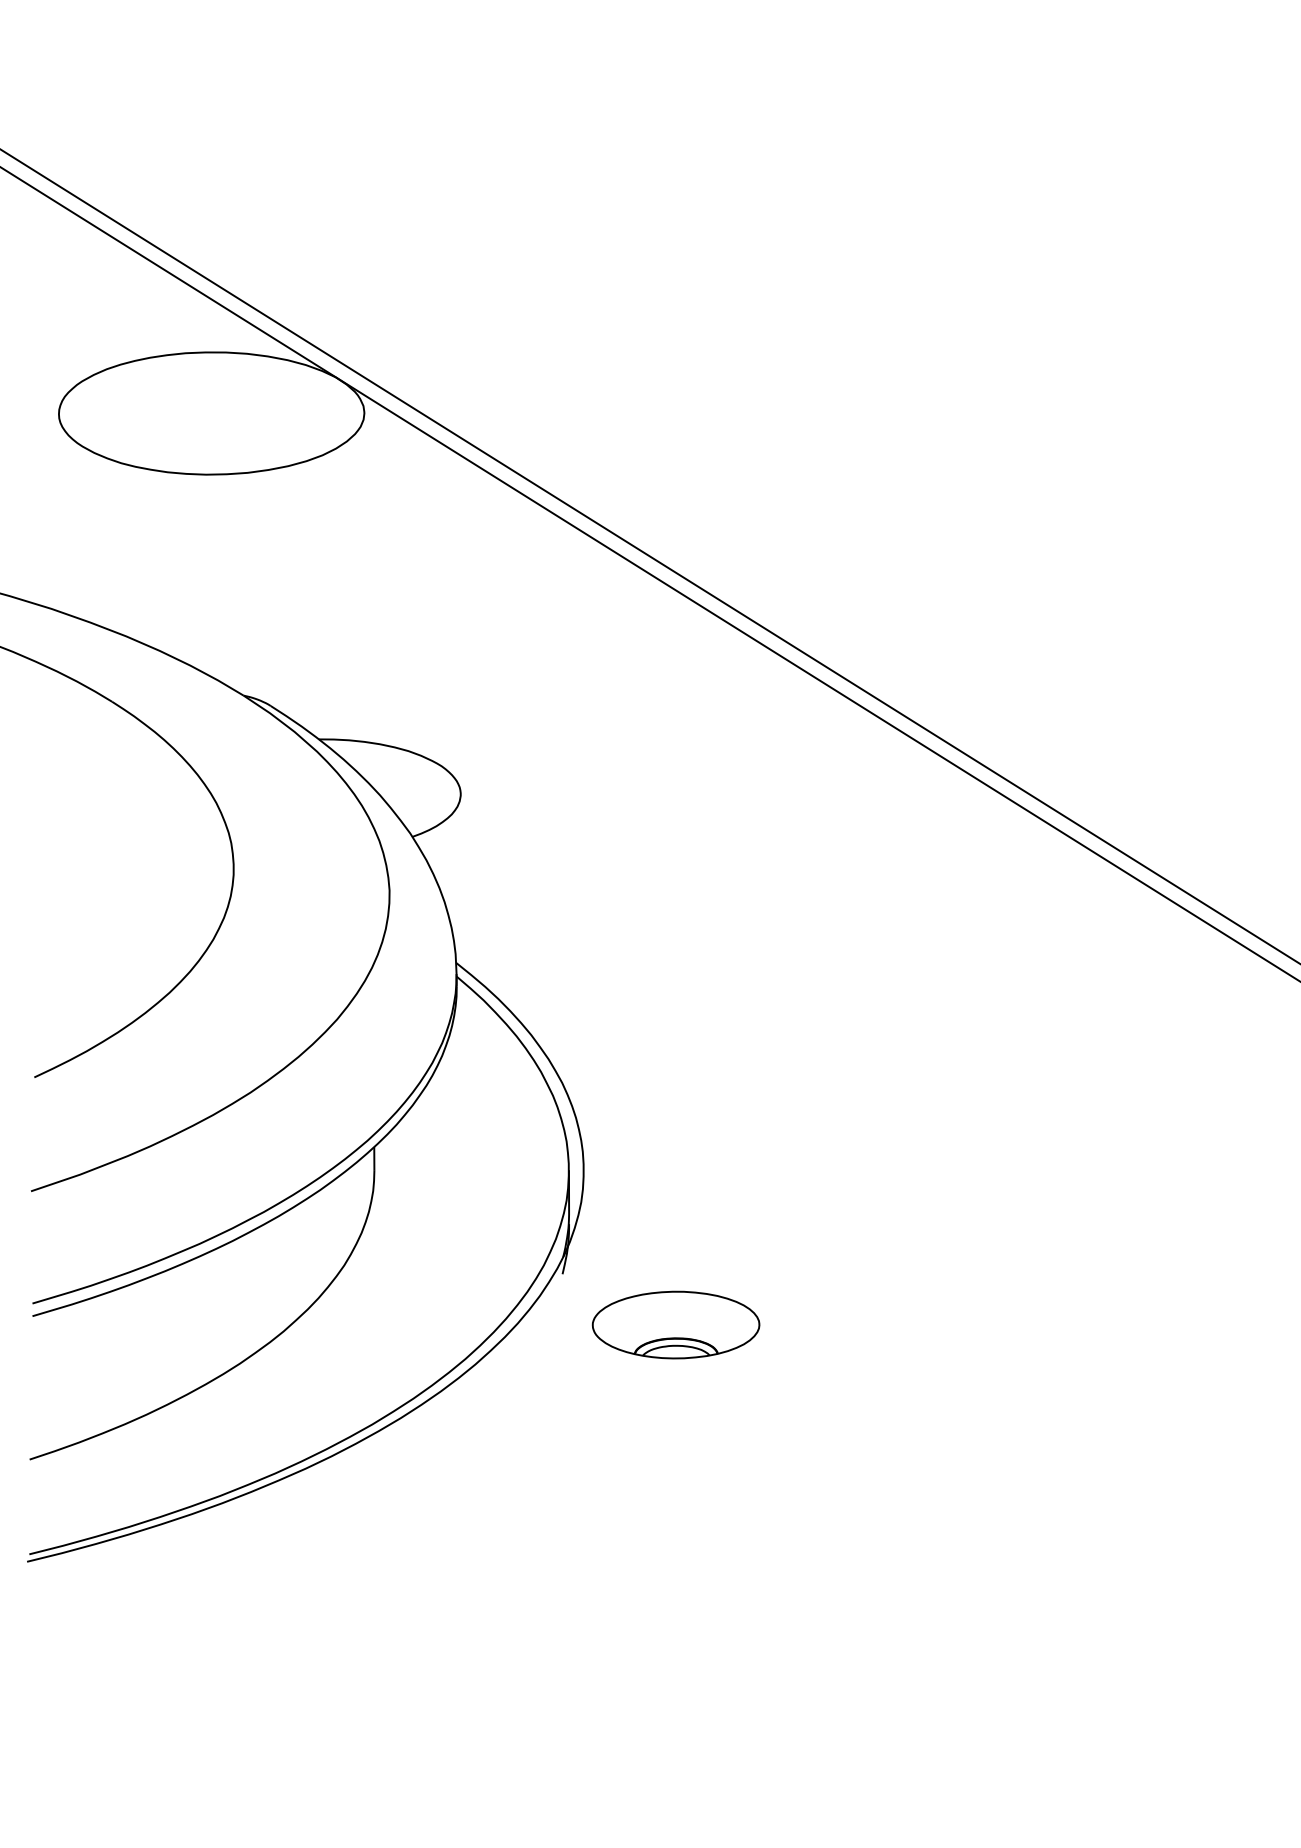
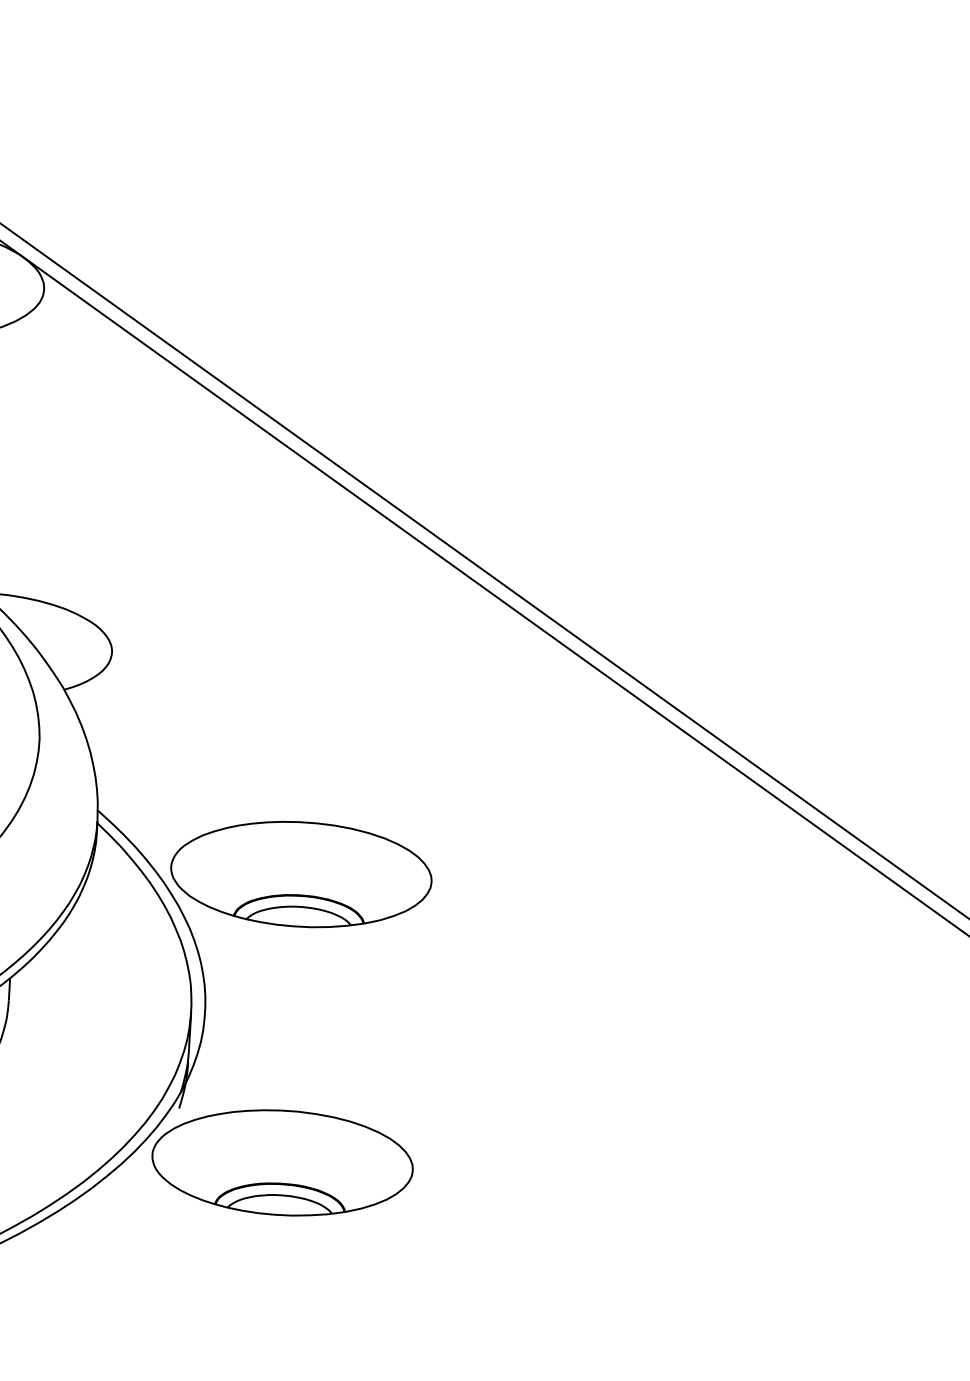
part: (676, 1017) -> (301, 874), added
part: (675, 1324) -> (282, 1162), size x1.67

